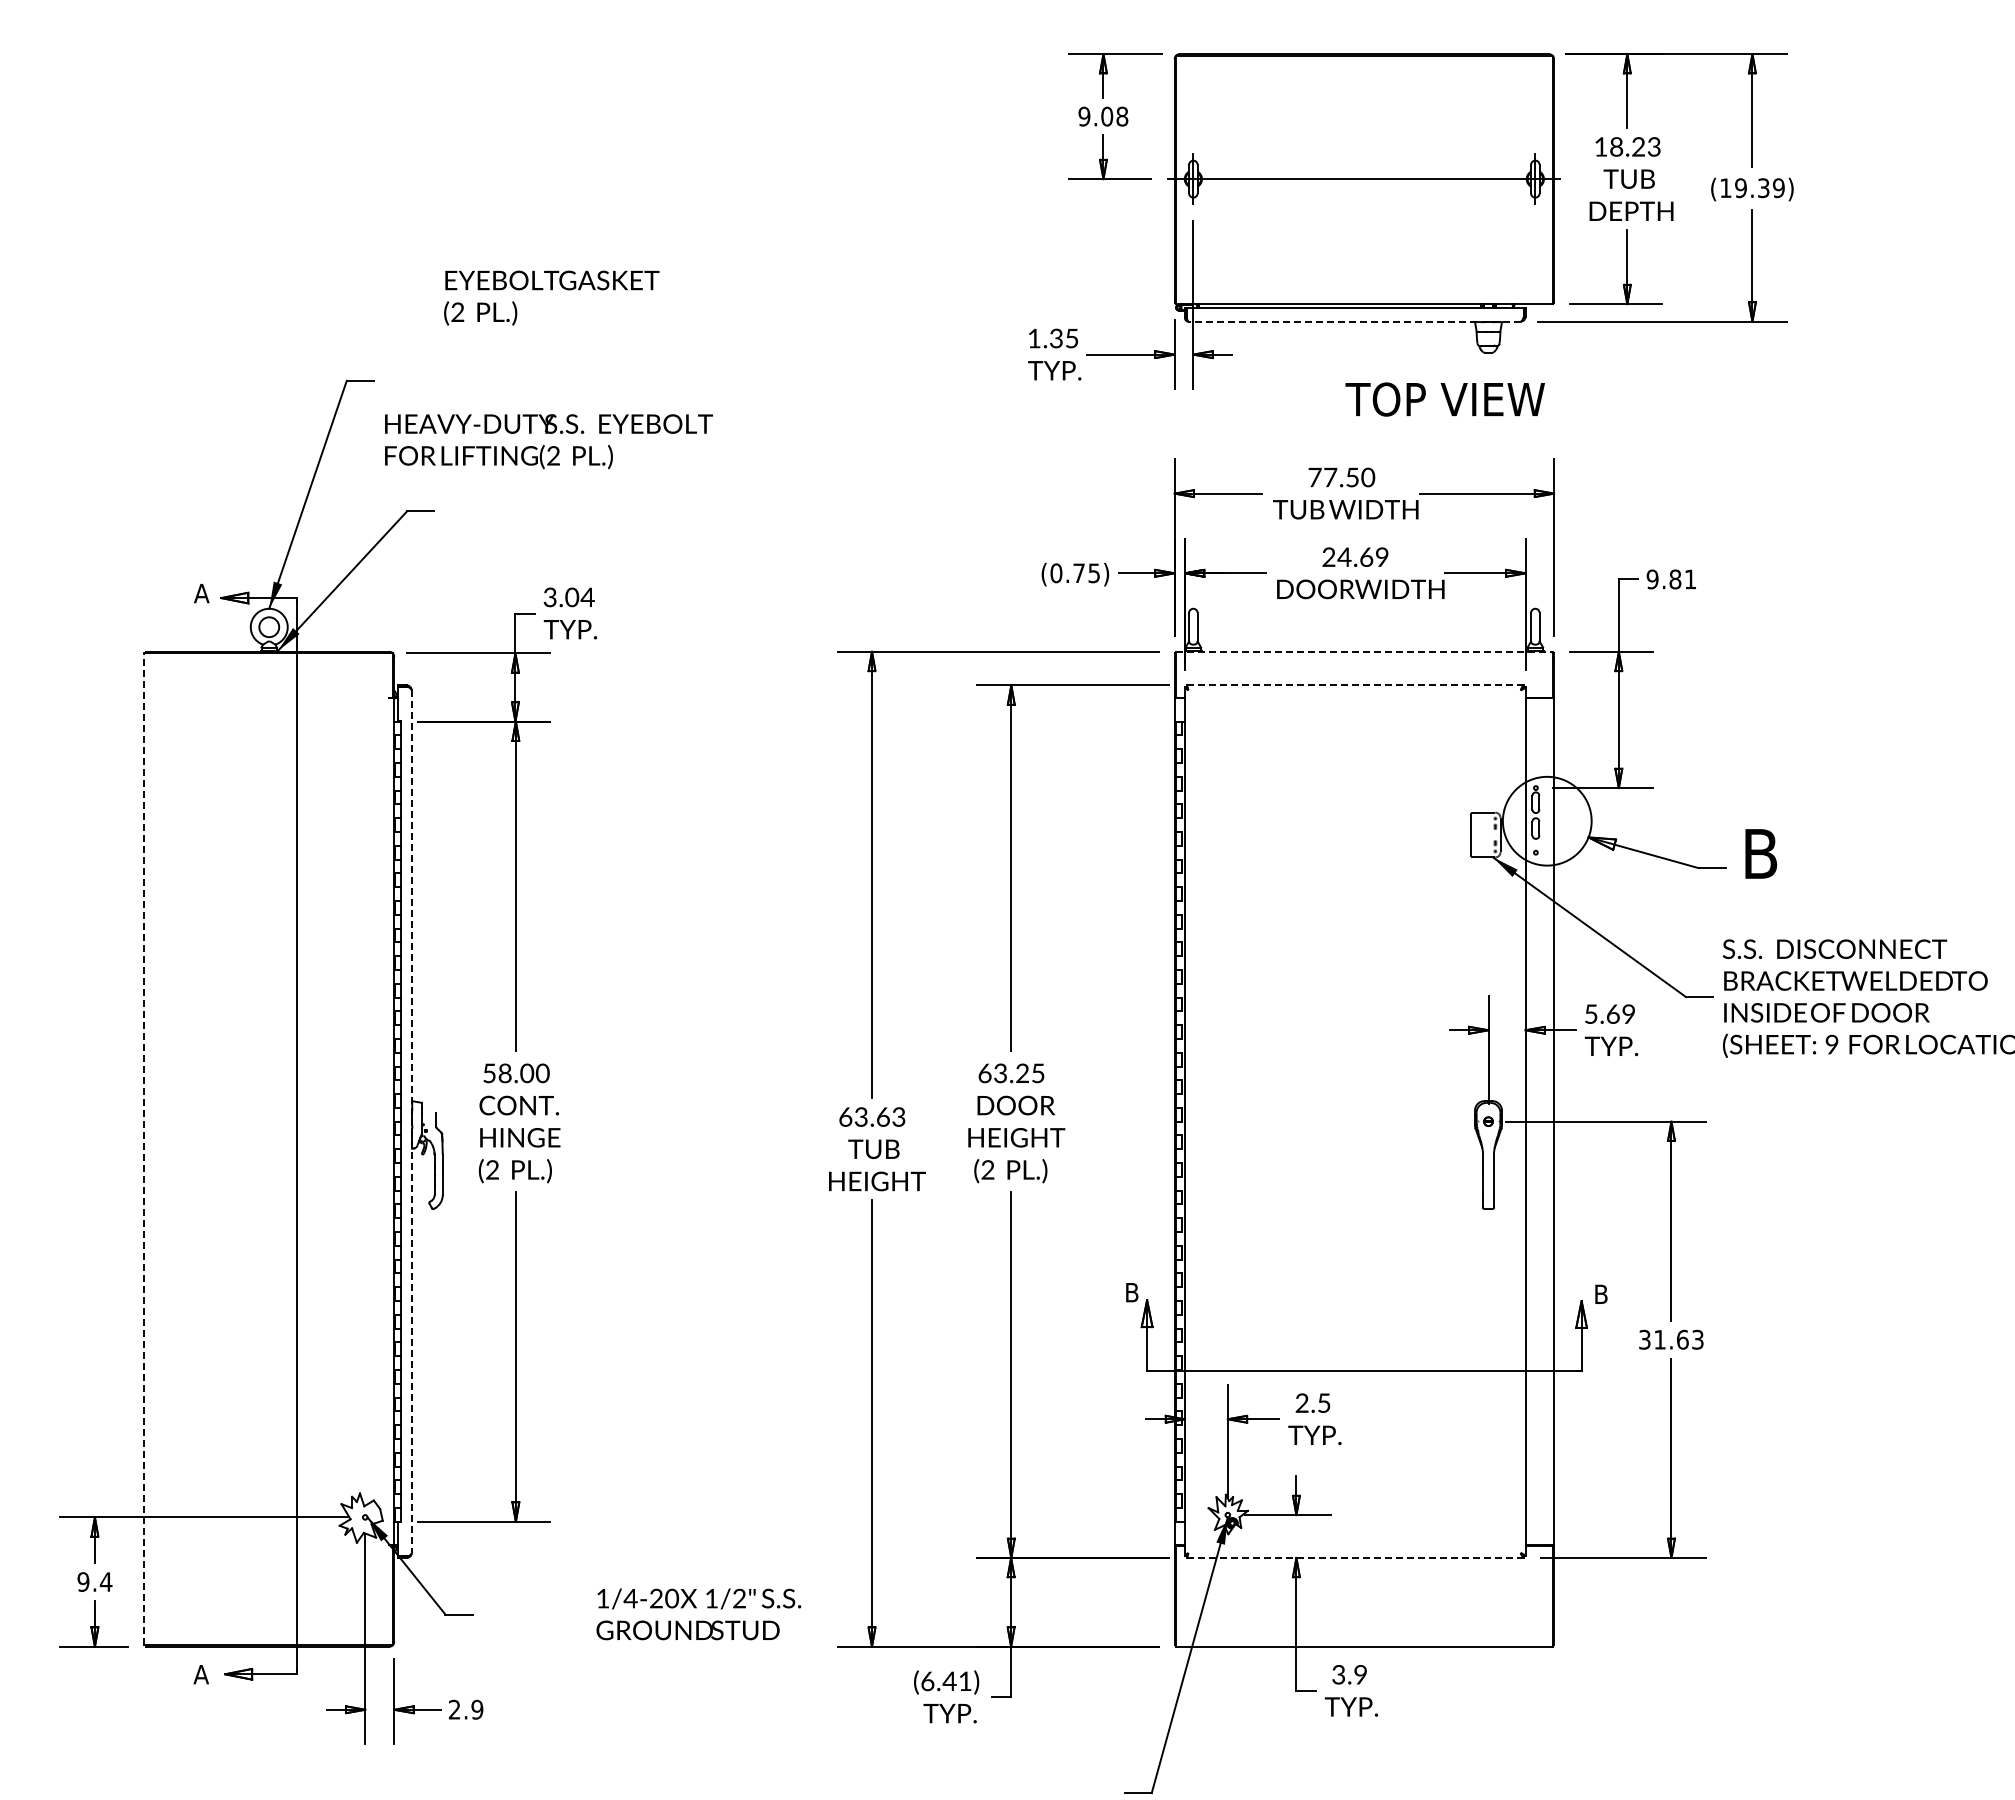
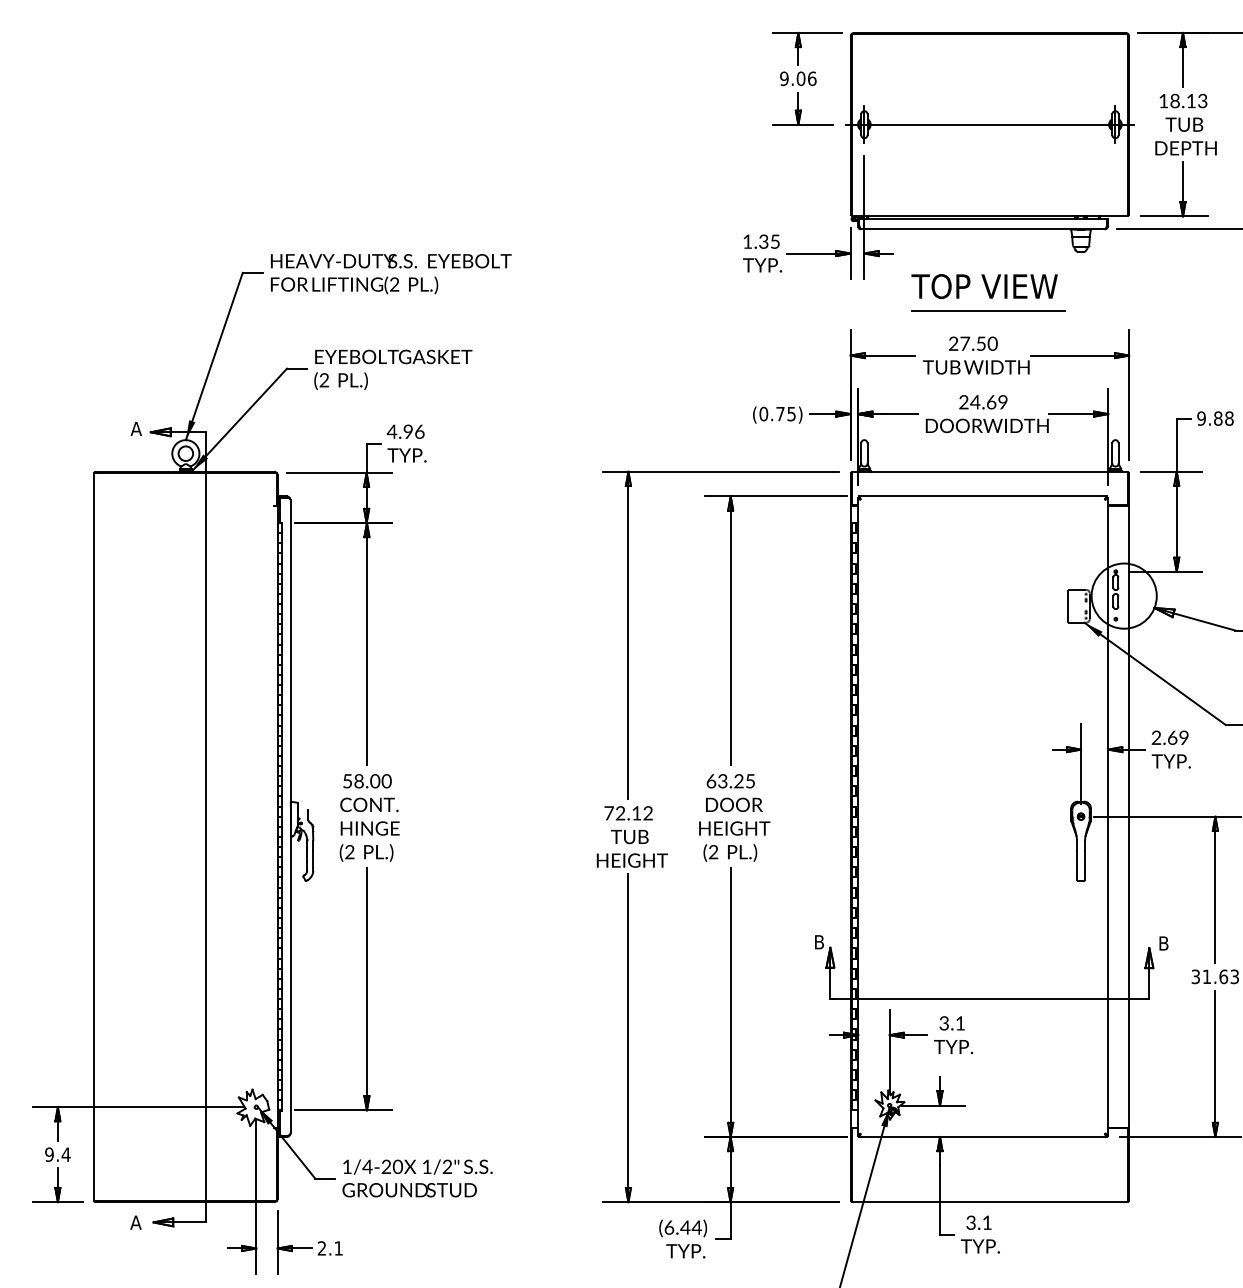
text: (1122, 116) -> (812, 78), 9.08 -> 9.06
text: (1638, 146) -> (1191, 100), 18.23 -> 18.13
text: (551, 297) -> (393, 369), moved
line: (1354, 321) -> (982, 229), dashed -> solid
text: (1444, 399) -> (984, 286), moved
line: (1361, 432) -> (987, 310), added
text: (548, 441) -> (390, 274), moved
text: (1314, 477) -> (953, 343), 77.50 -> 27.50
text: (1690, 579) -> (1229, 418), 9.81 -> 9.88
text: (568, 597) -> (405, 431), 3.04 -> 4.96
line: (1364, 651) -> (990, 471), dashed -> solid
line: (1355, 685) -> (983, 496), dashed -> solid
text: (1590, 1013) -> (1155, 737), 5.69 -> 2.69
text: (872, 1116) -> (628, 812), 63.63 -> 72.12
line: (411, 1122) -> (290, 817), dashed -> solid
line: (144, 1148) -> (94, 836), dashed -> solid
text: (1312, 1402) -> (951, 1022), 2.5 -> 3.1
line: (1355, 1557) -> (983, 1136), dashed -> solid
text: (698, 1614) -> (417, 1178), moved
text: (1360, 1674) -> (987, 1222), 3.9 -> 3.1
text: (965, 1680) -> (697, 1226), (6.41) -> (6.44)
text: (477, 1709) -> (338, 1248), 2.9 -> 2.1

